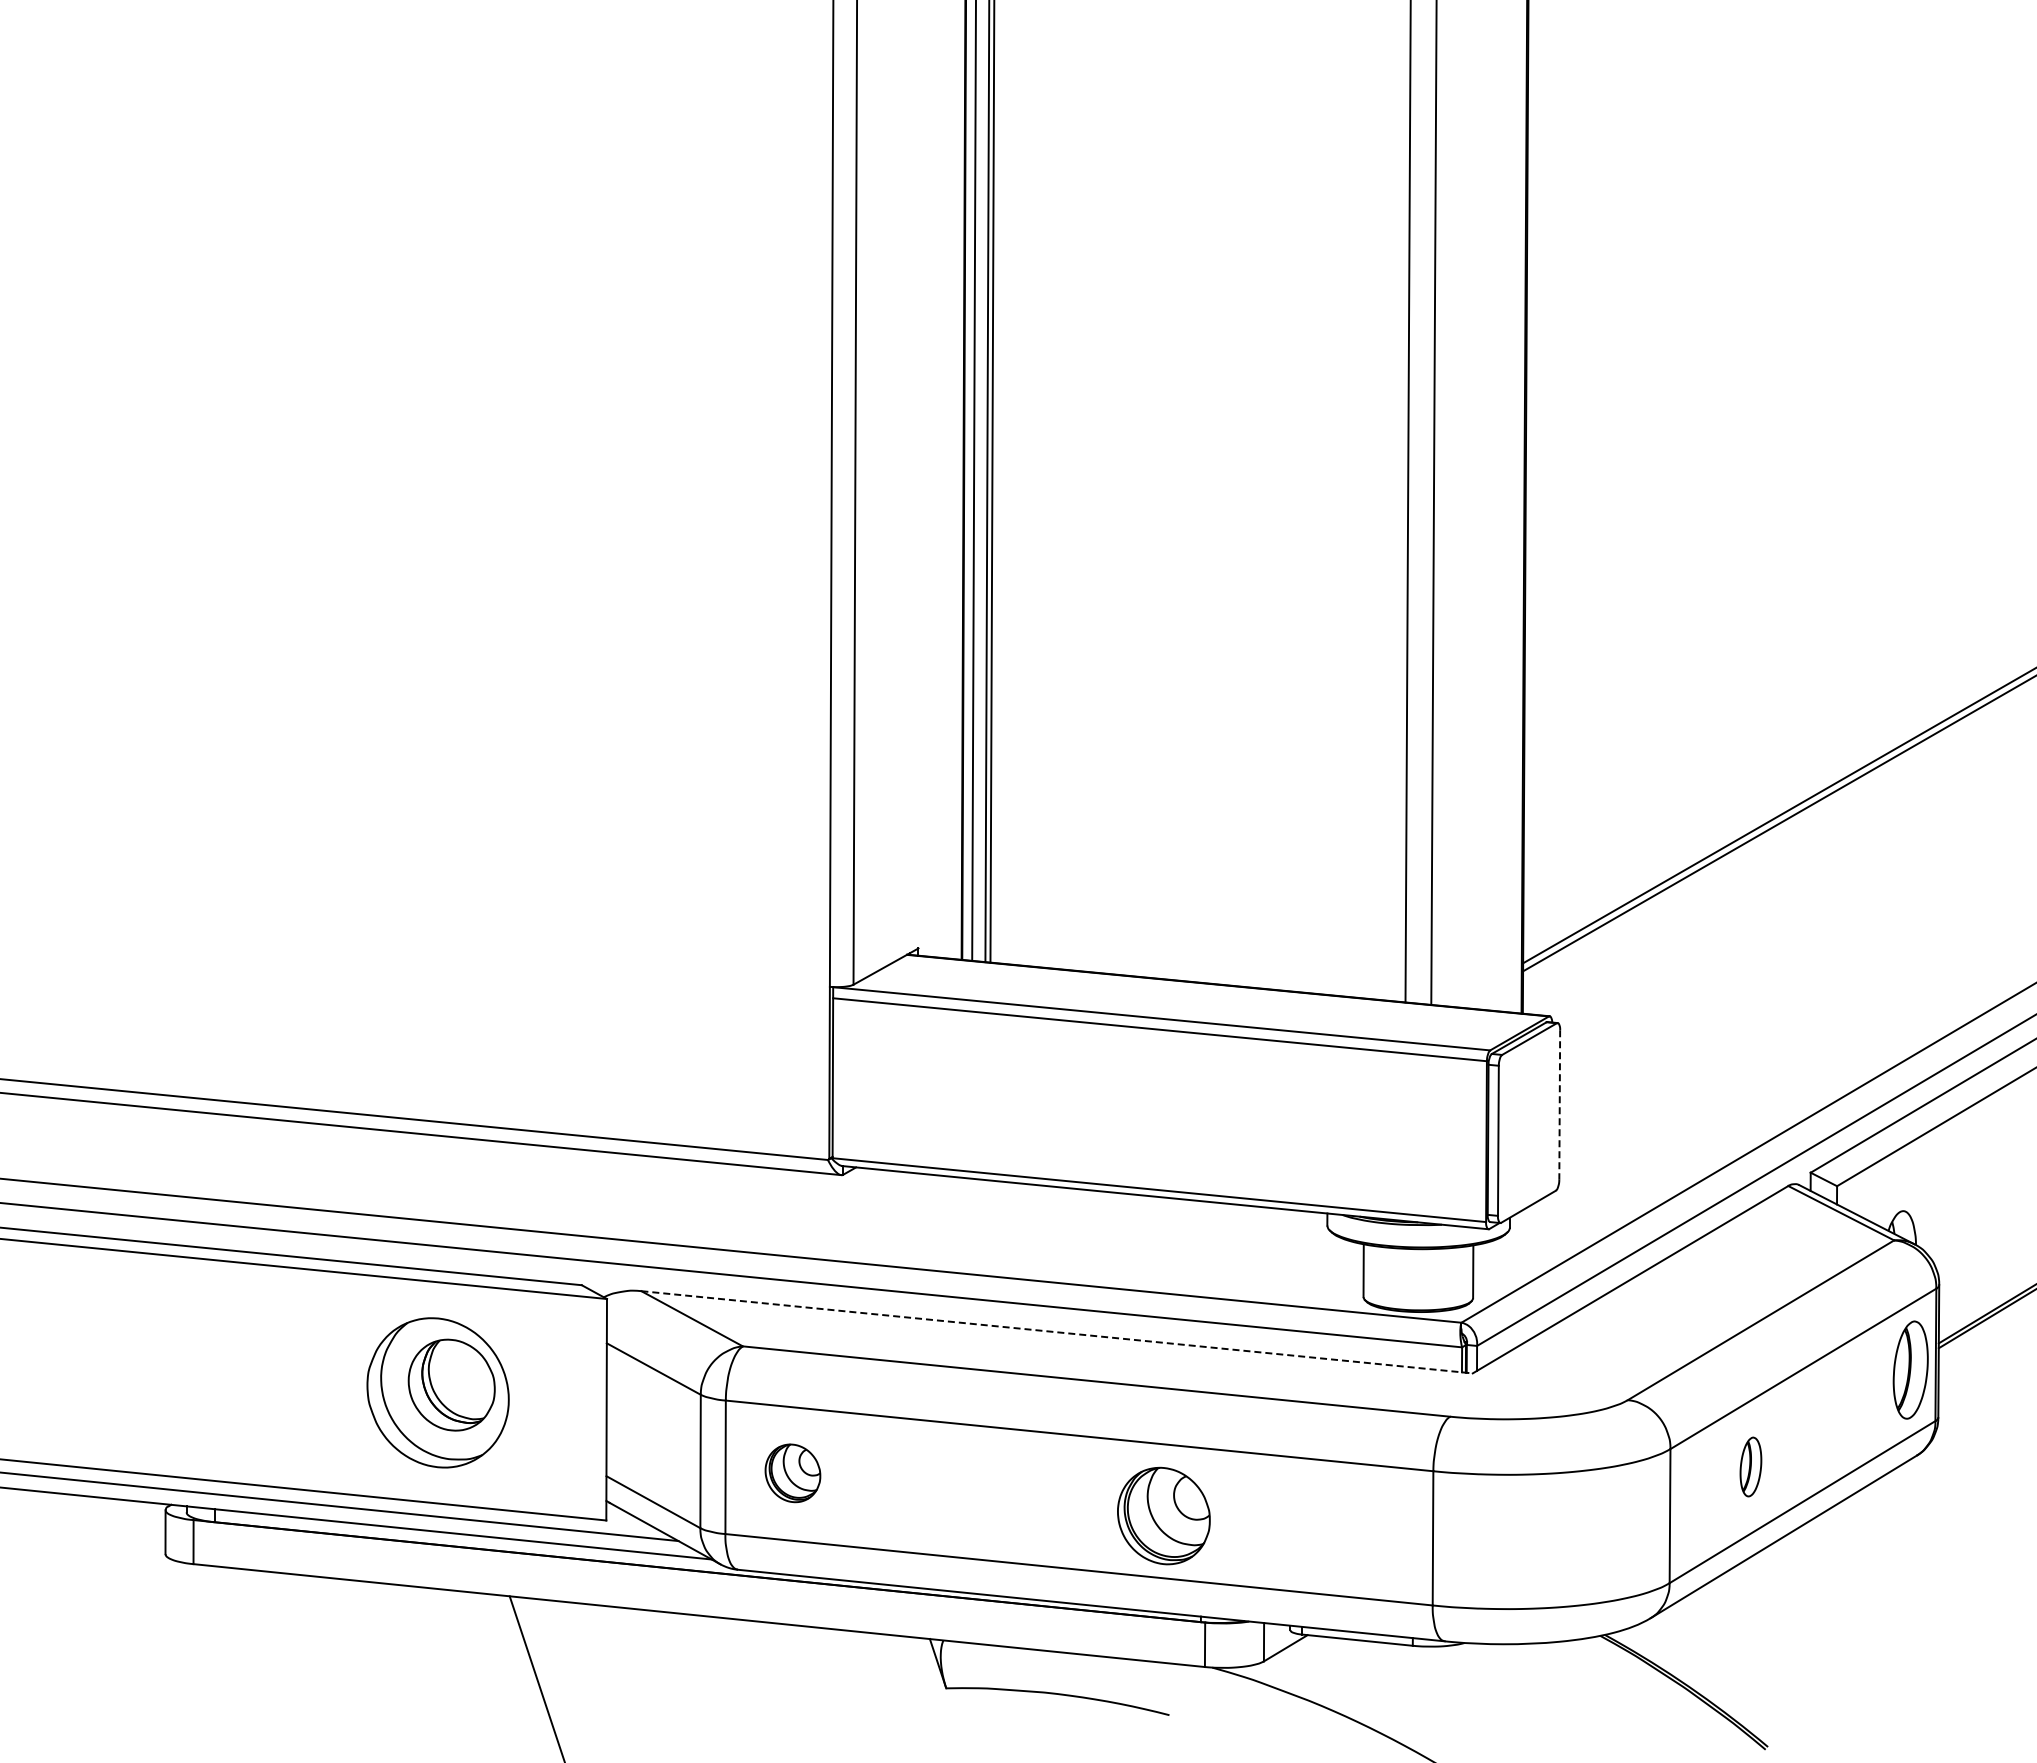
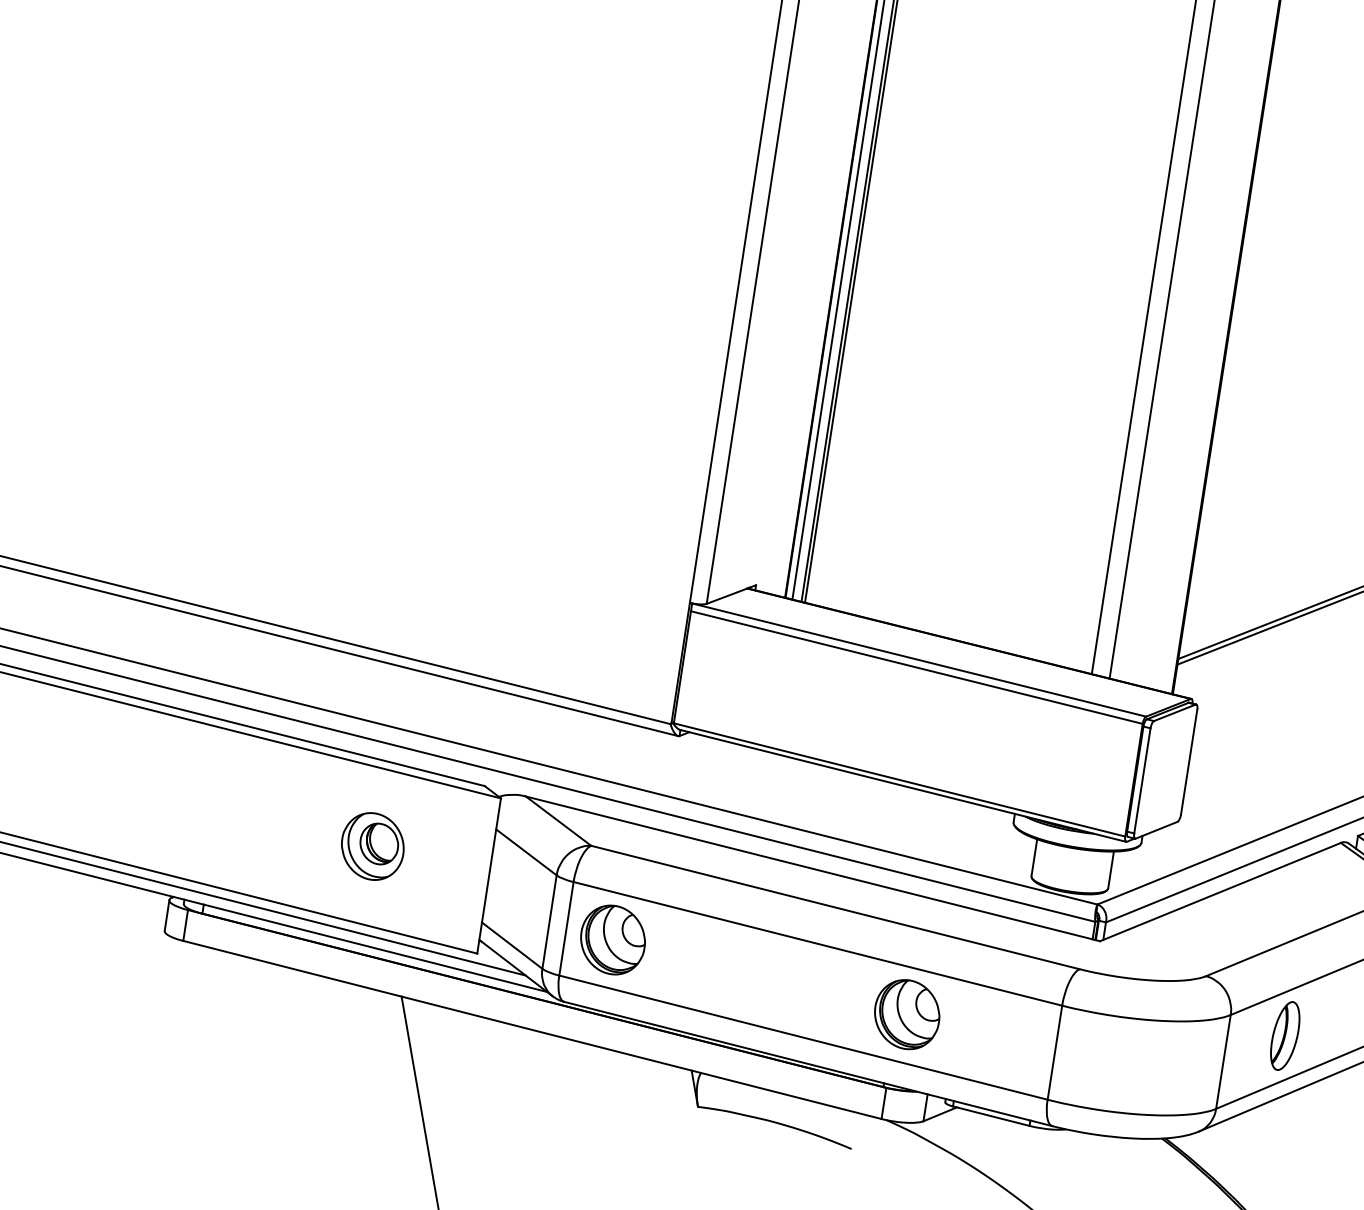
line: (1559, 1105) -> (1188, 762), dashed -> solid
line: (1057, 1332) -> (813, 869), dashed -> solid
part: (438, 1392) -> (373, 846), size x0.62
part: (1750, 1466) -> (1285, 1035), size x1.67
part: (792, 1473) -> (612, 940), size x1.67
part: (1163, 1515) -> (906, 1014), moved

